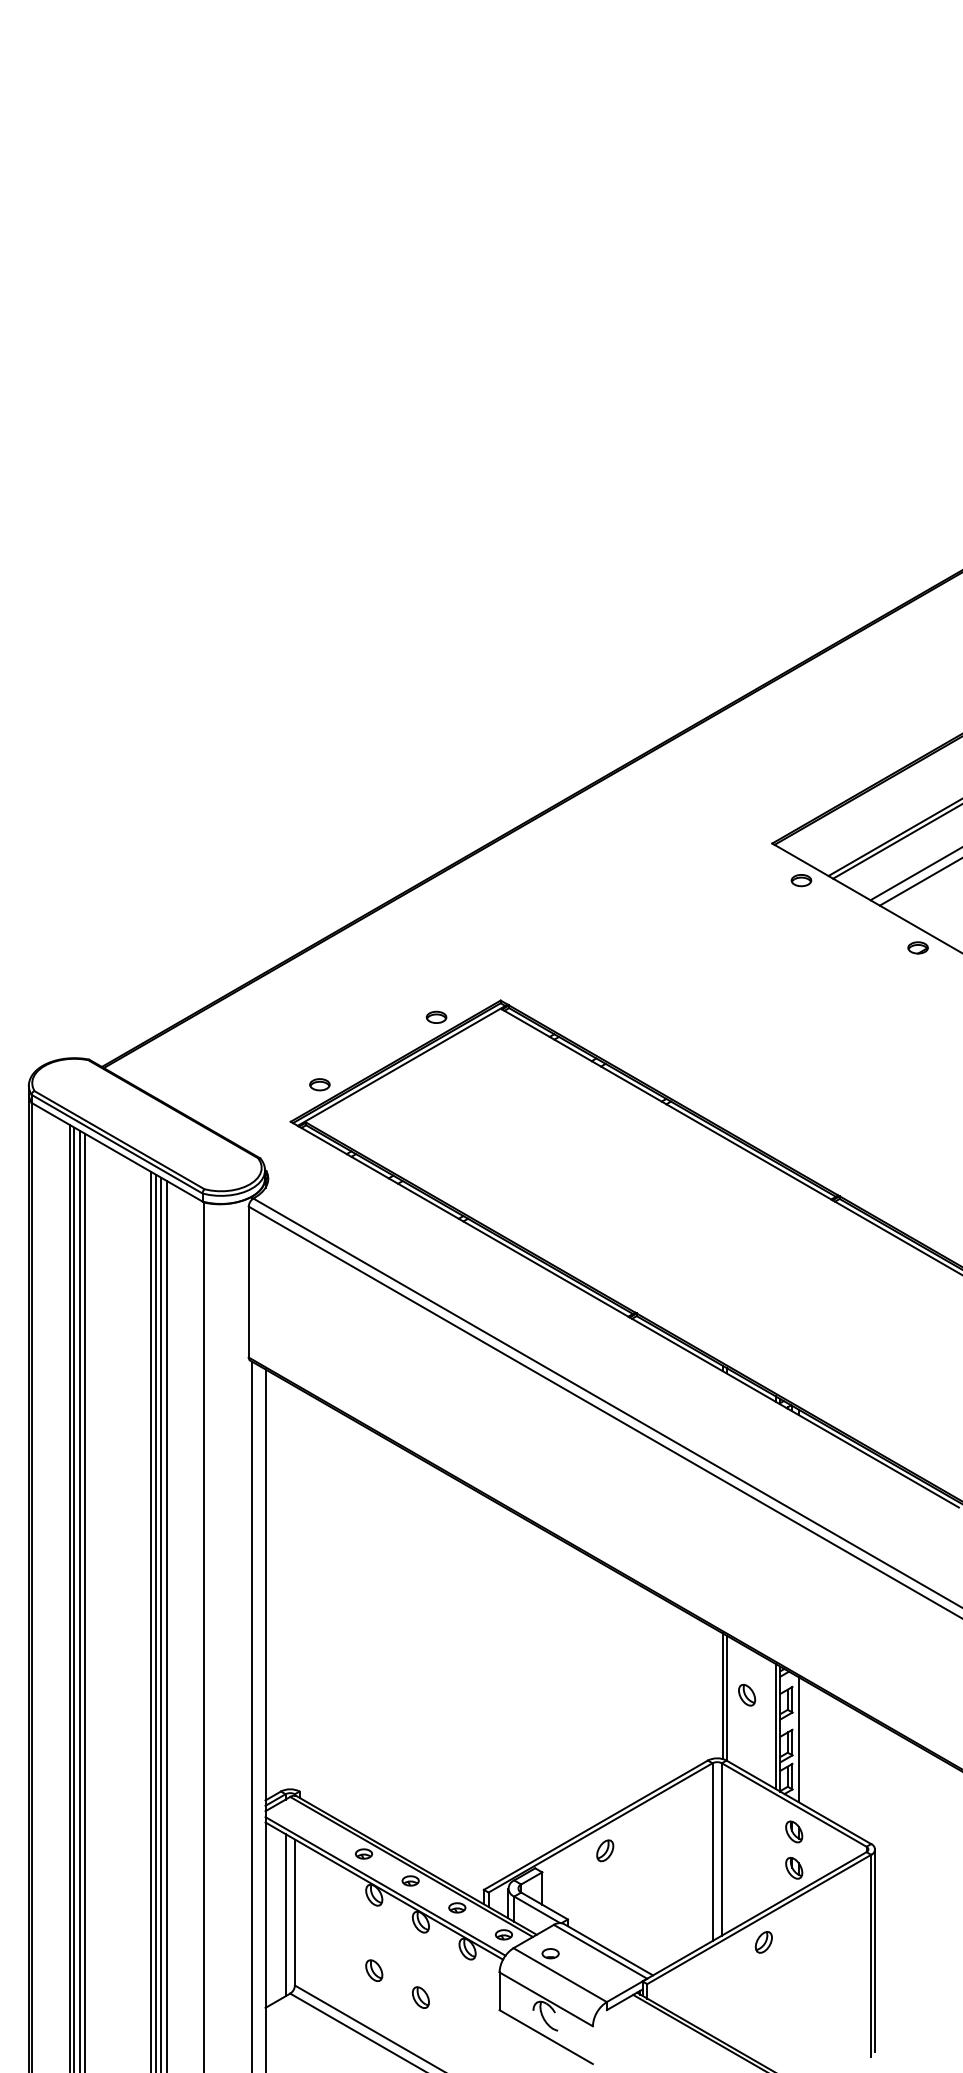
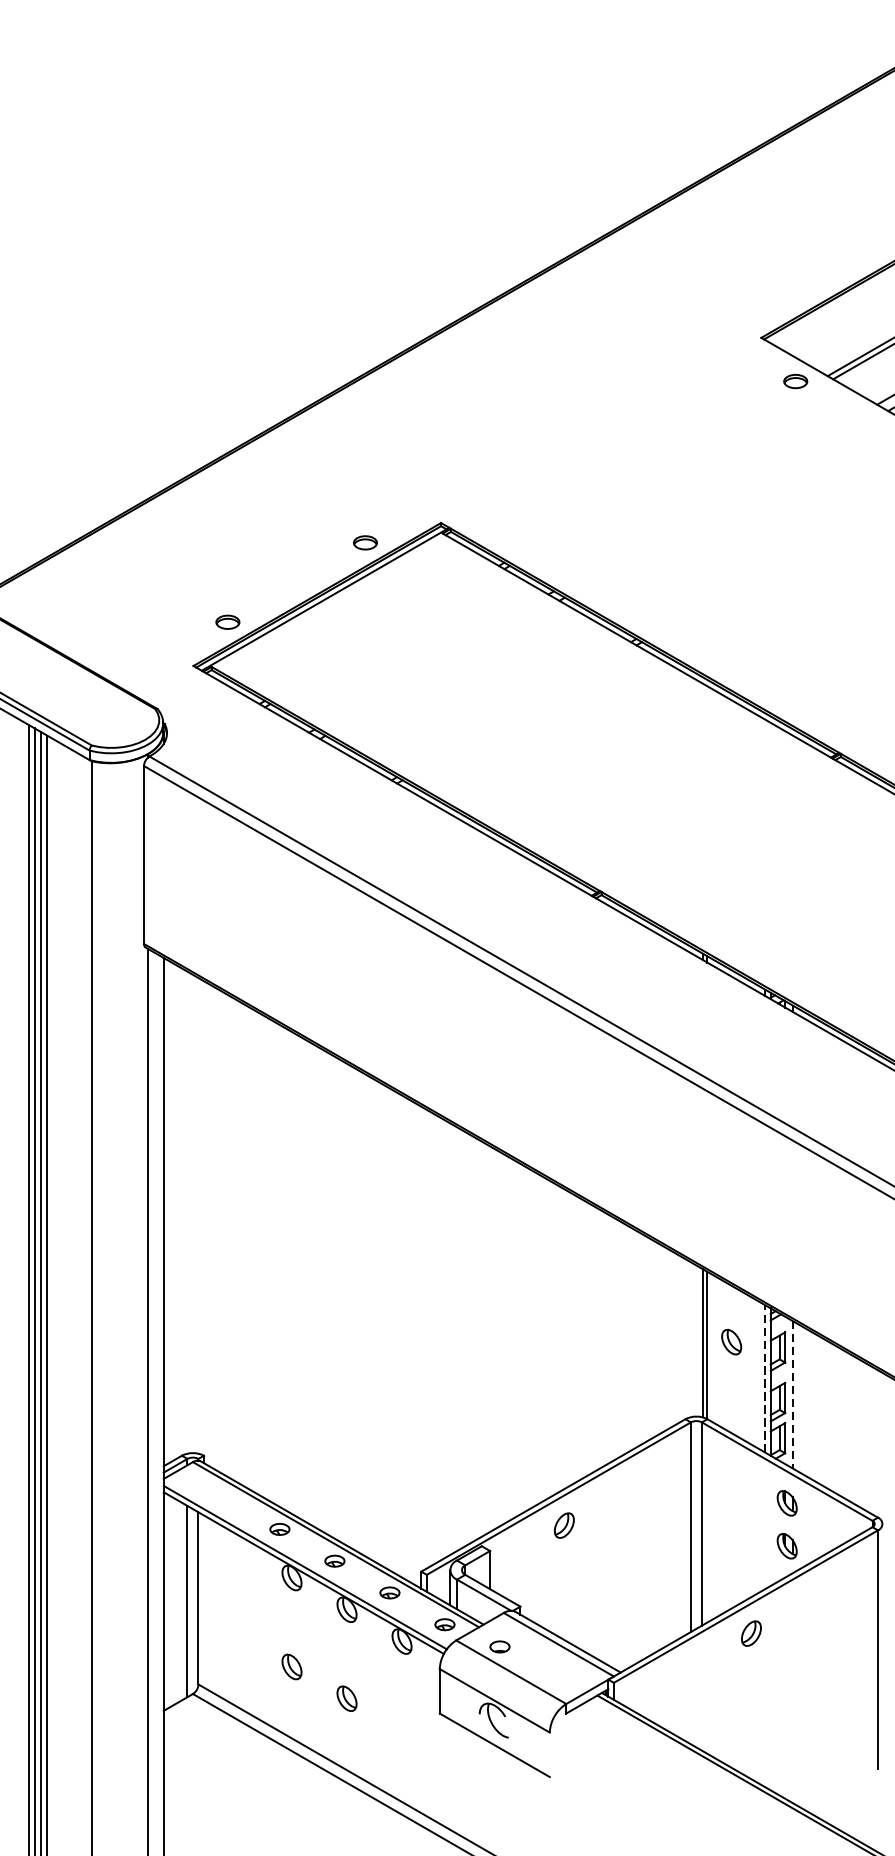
line: (775, 1725) -> (765, 1377), solid -> dashed
line: (798, 1740) -> (792, 1395), solid -> dashed
line: (875, 1950) -> (883, 1643), removed

